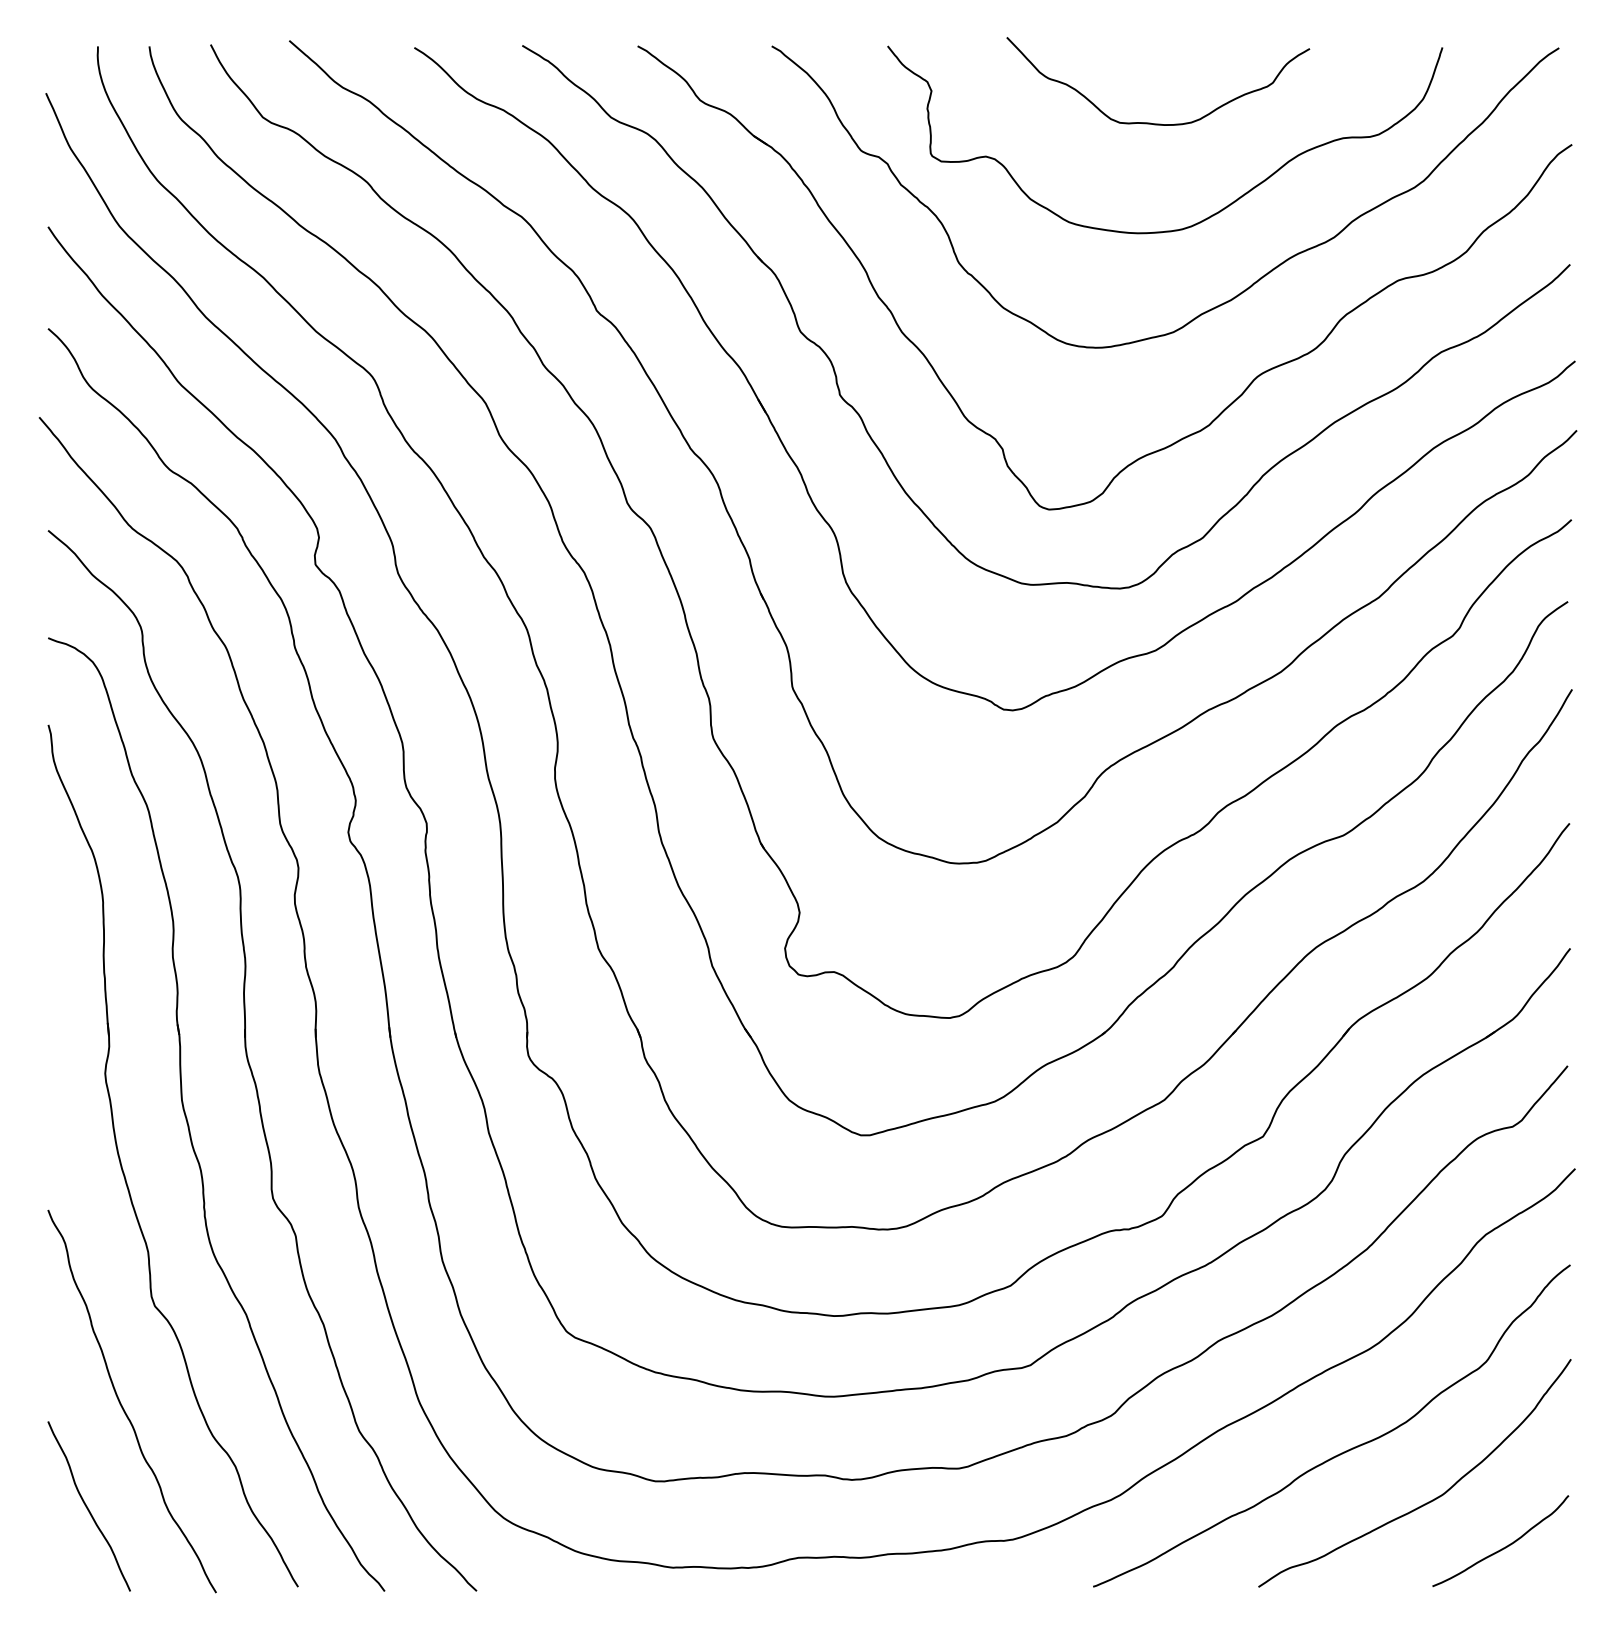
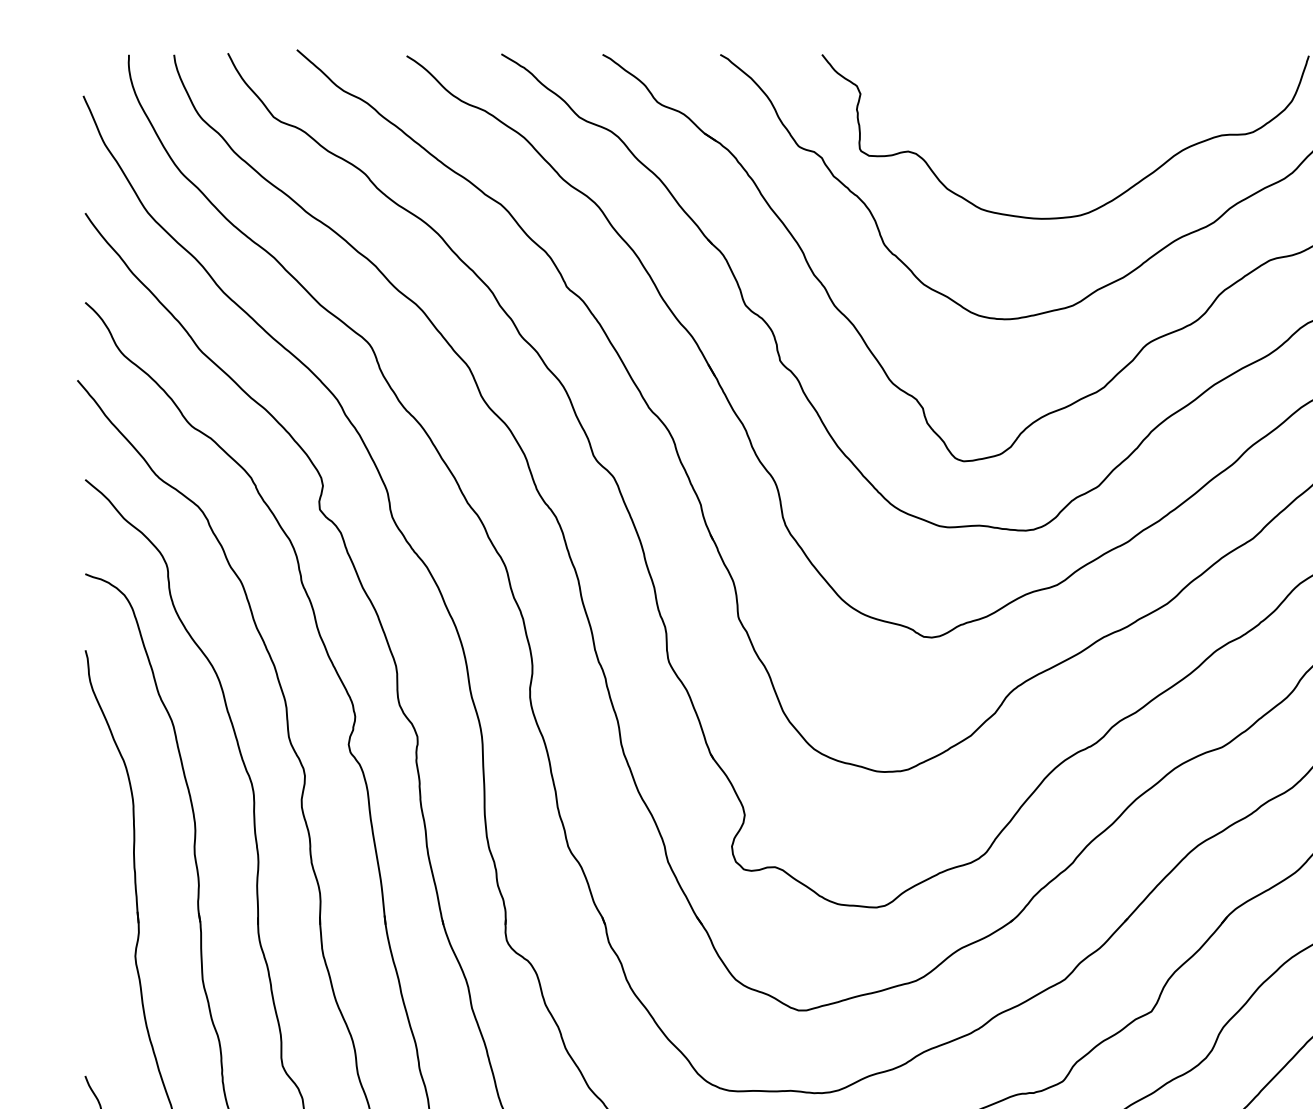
curve: (1150, 122) -> (1052, 121), removed

